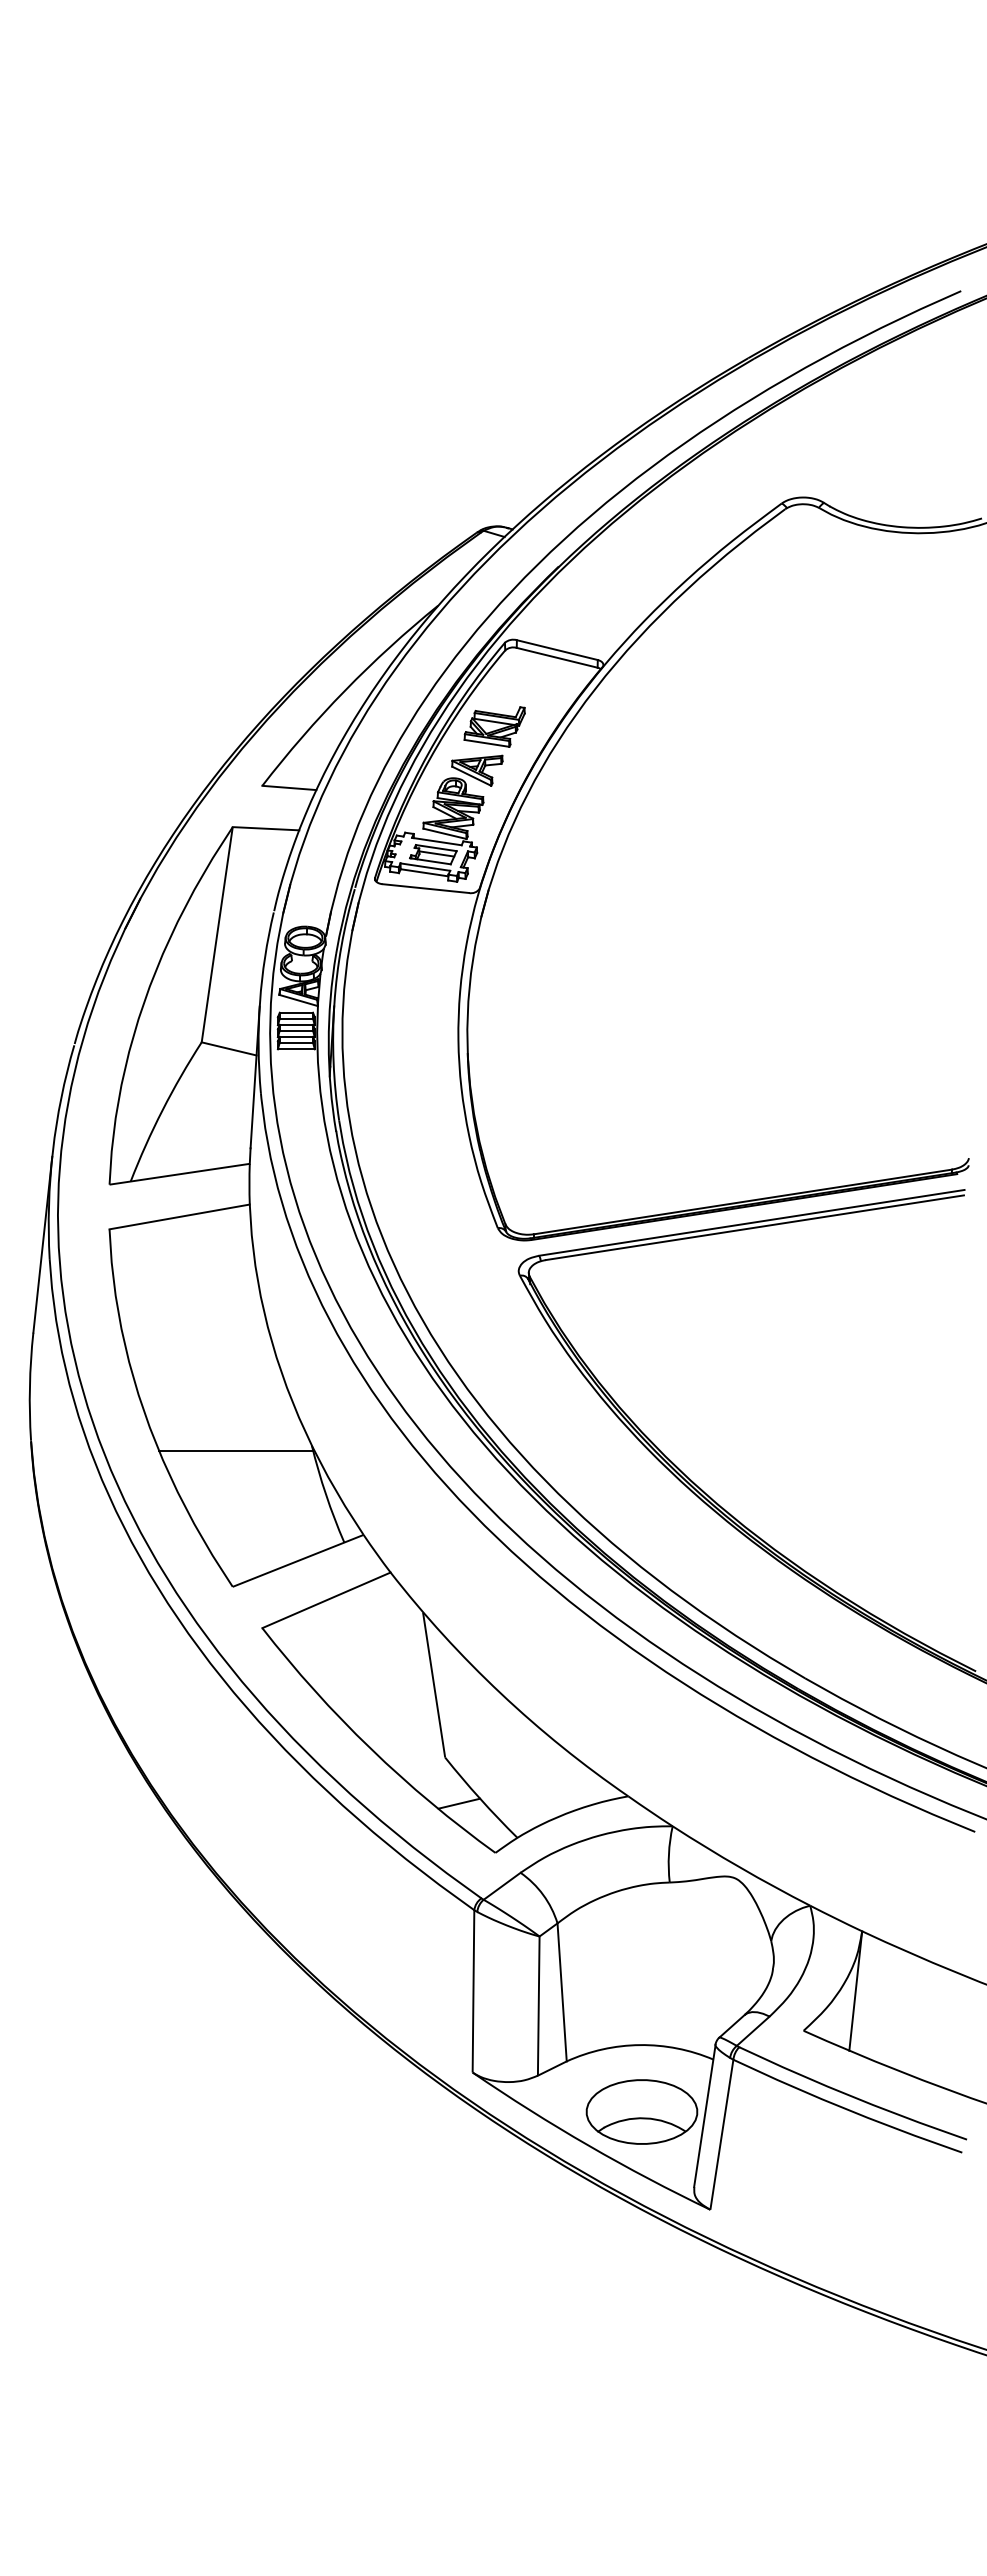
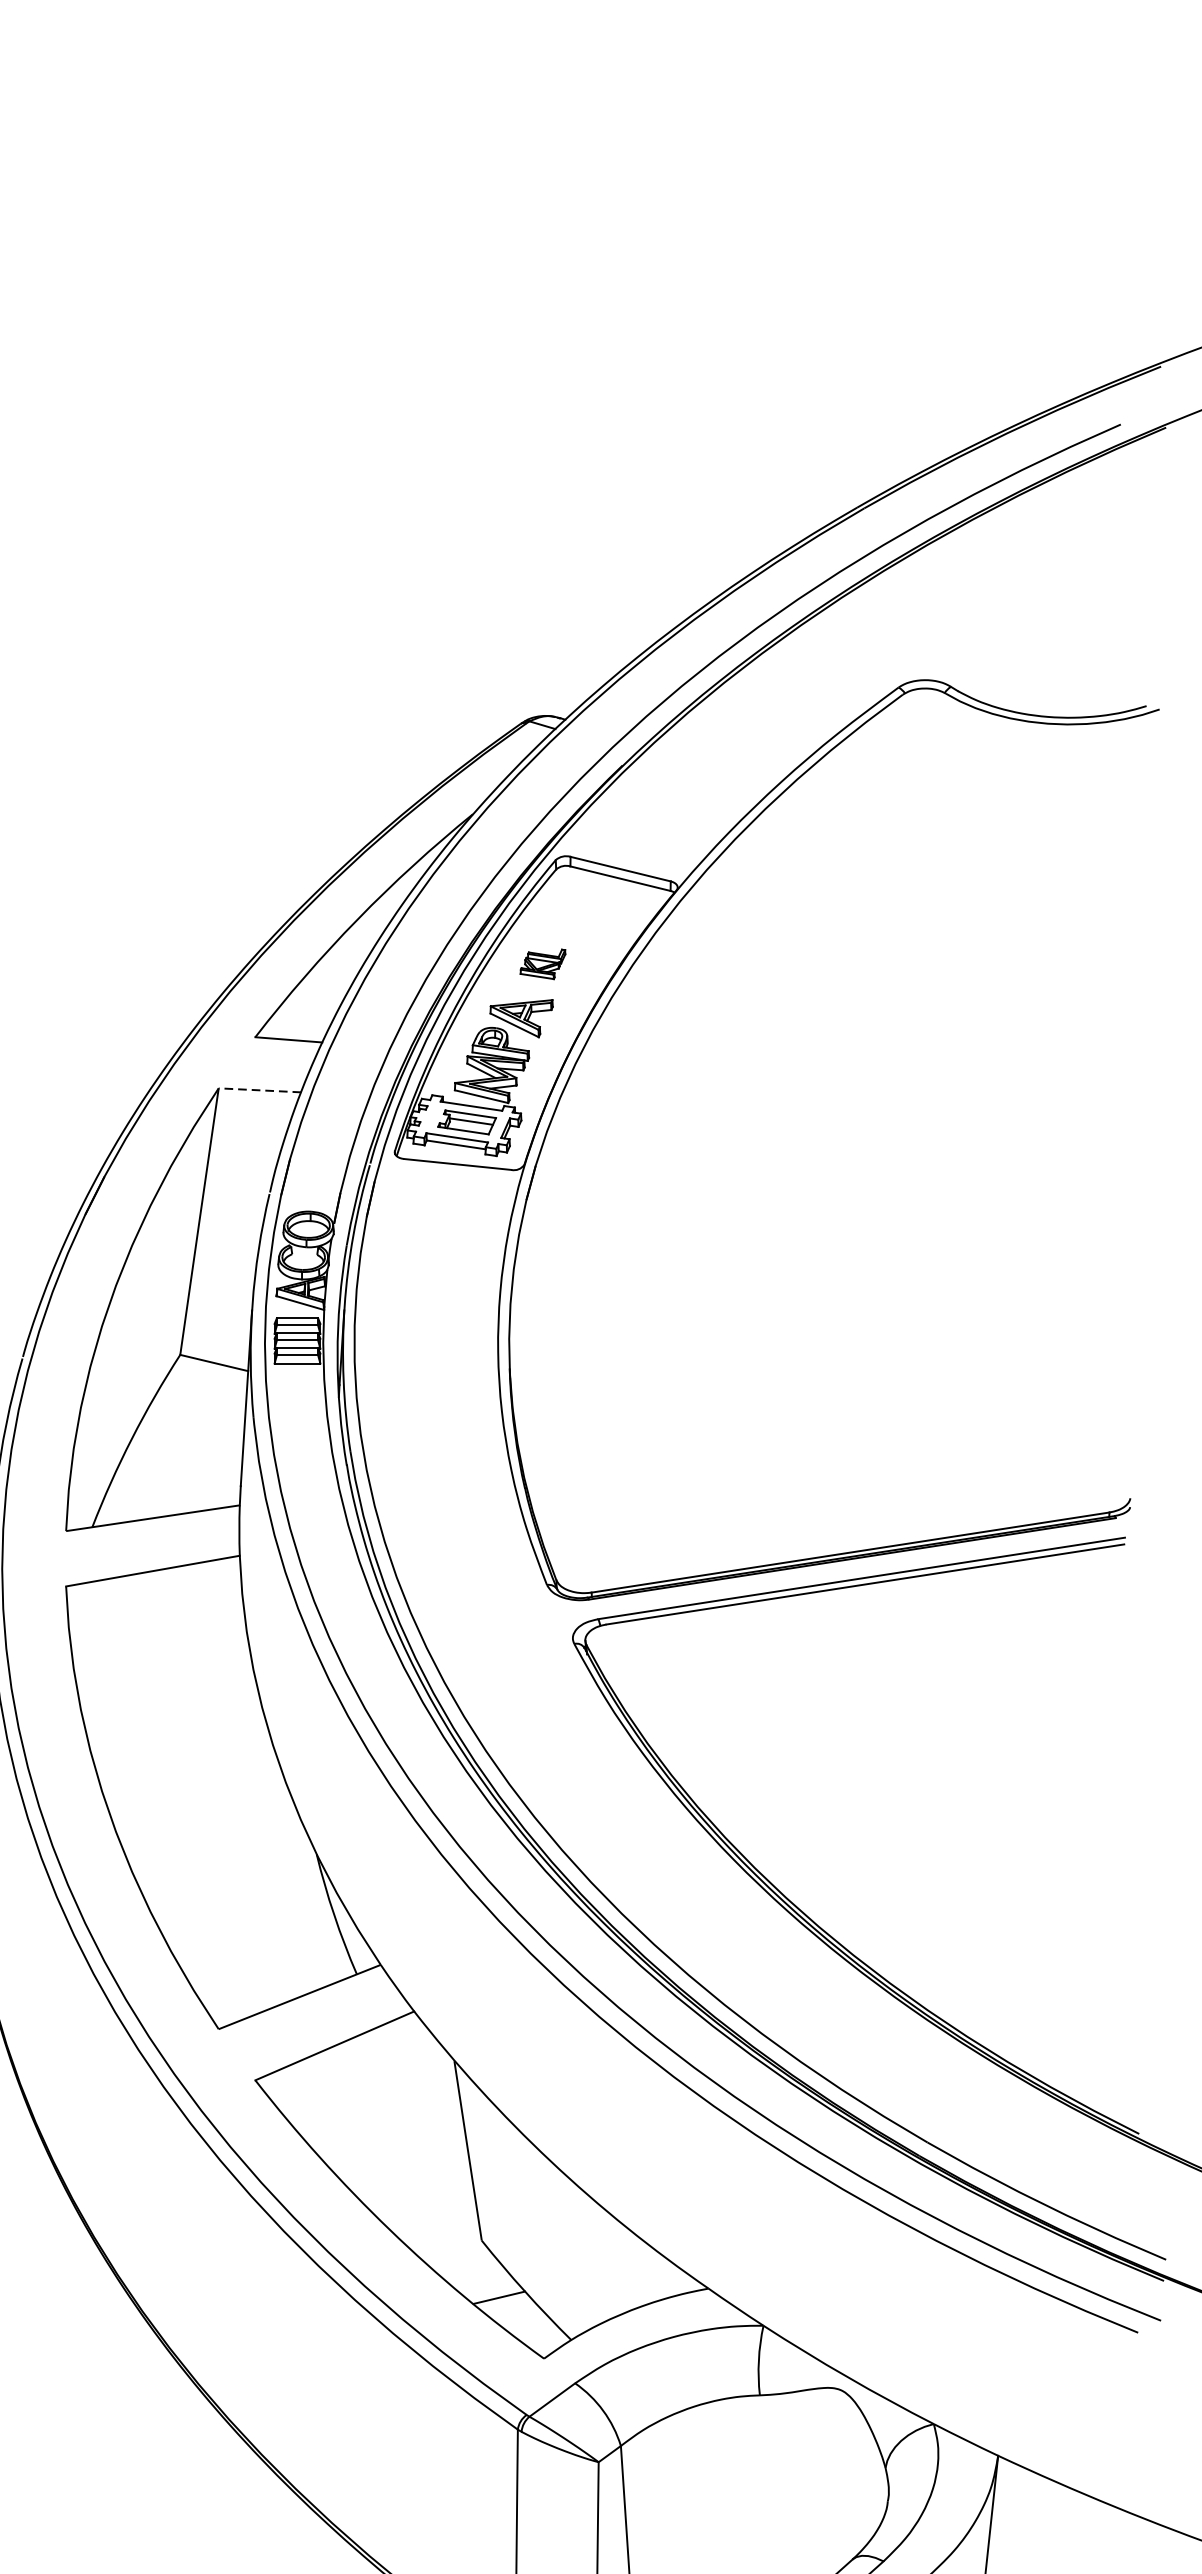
part: (494, 726) -> (542, 963), size x0.6
line: (265, 828) -> (259, 1090), solid -> dashed
line: (235, 1450) -> (222, 1860), removed

